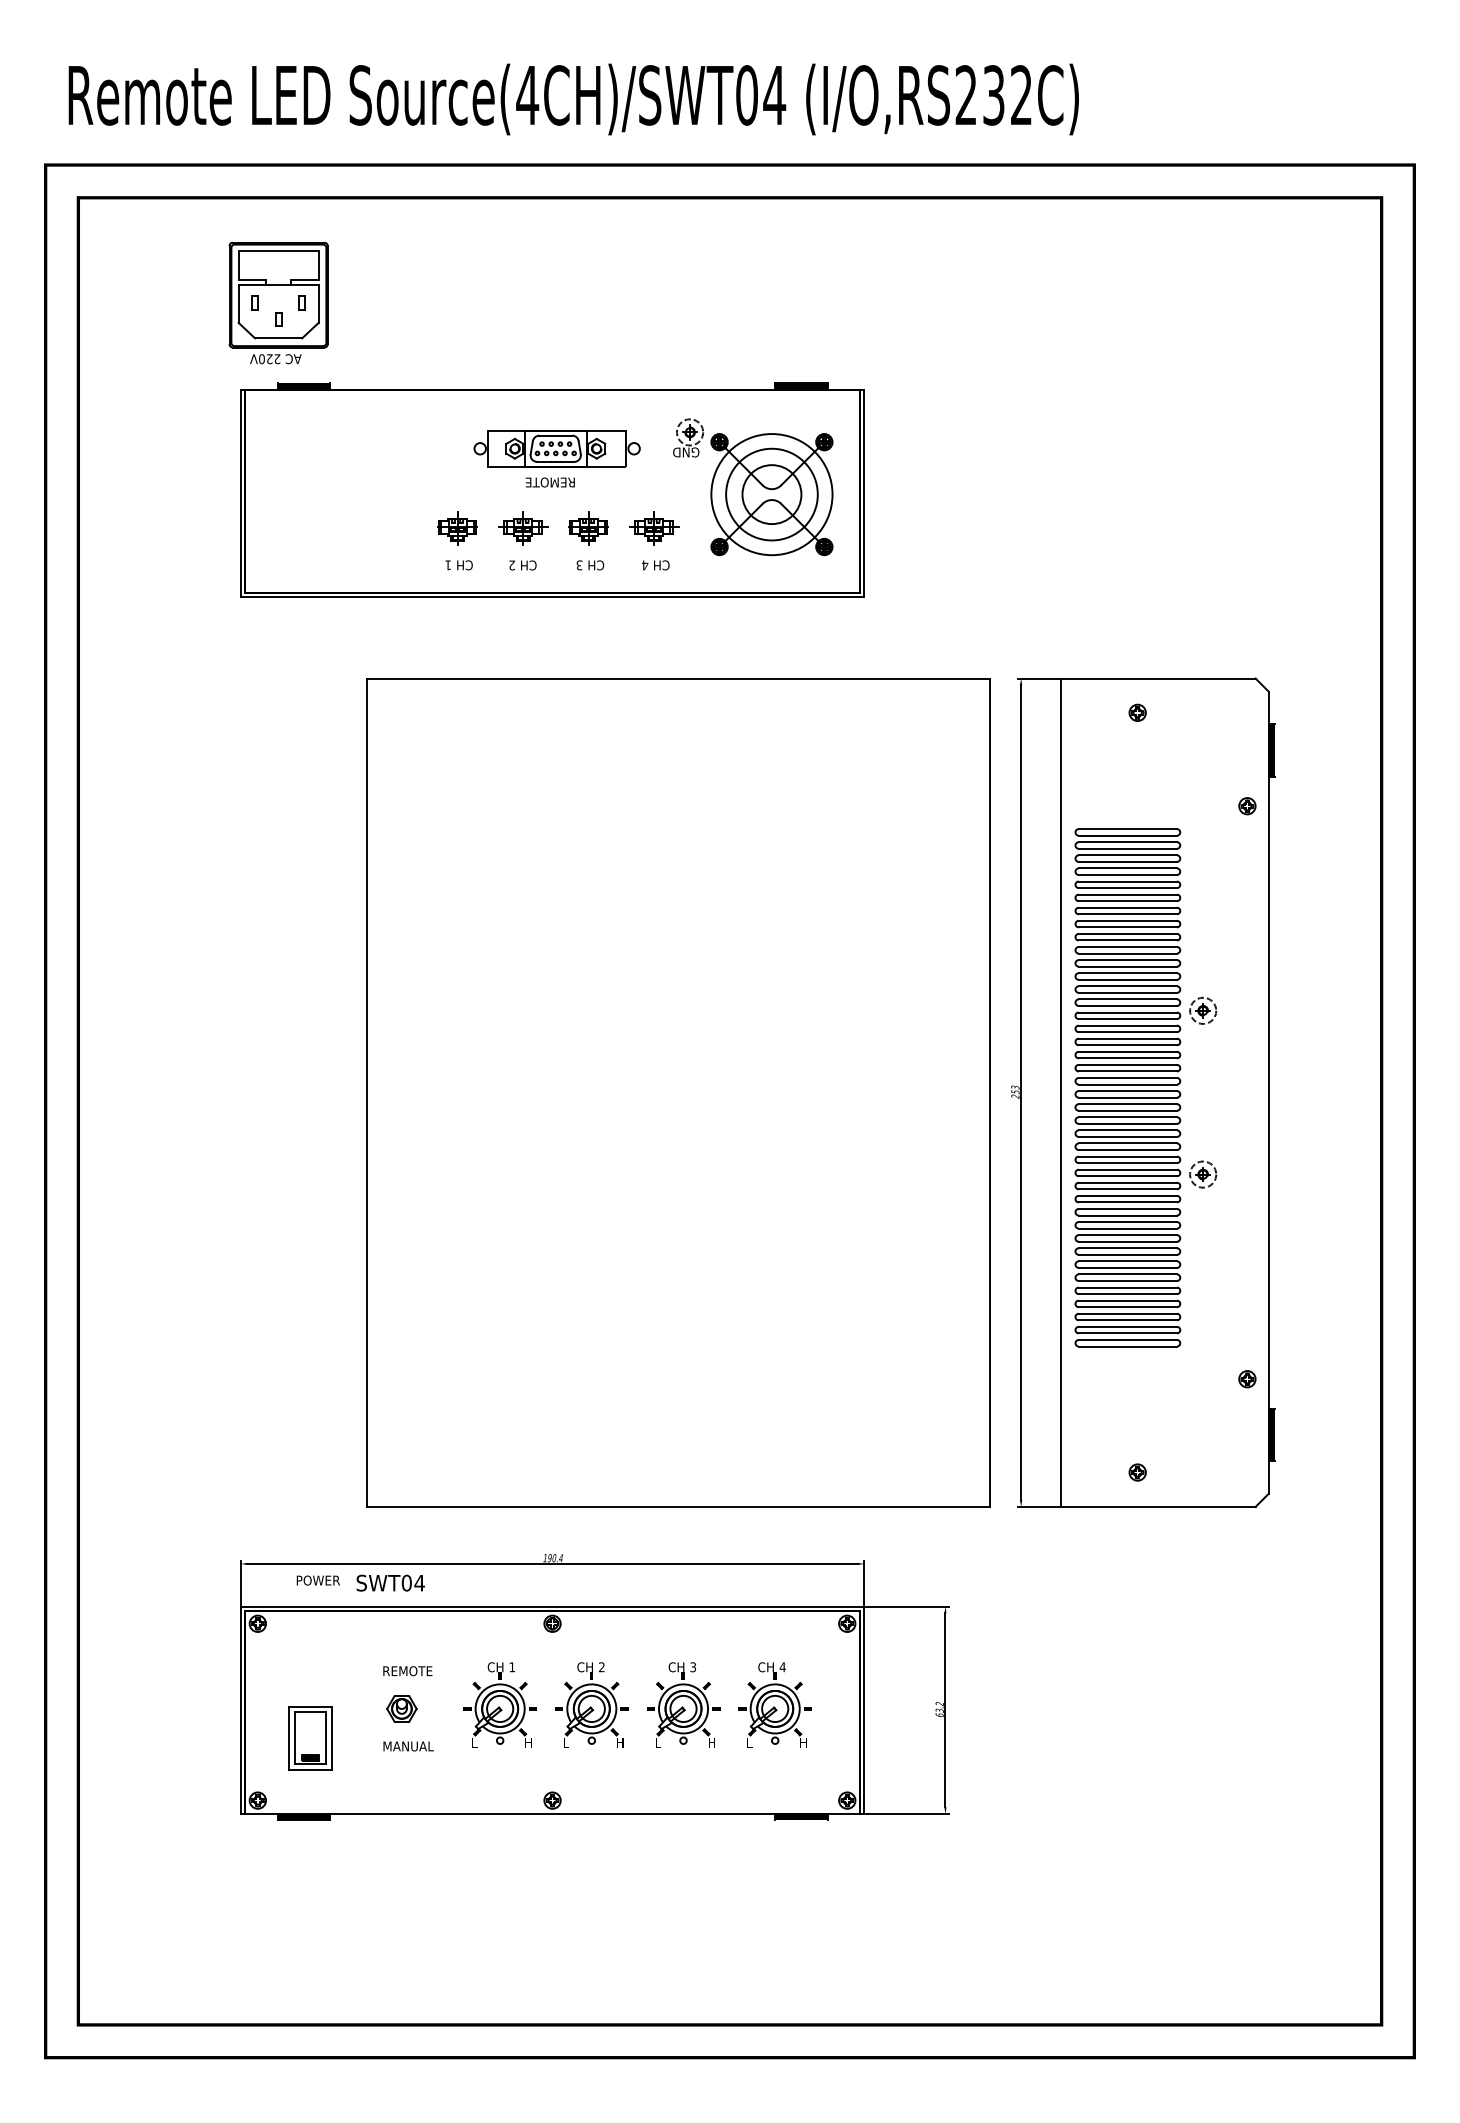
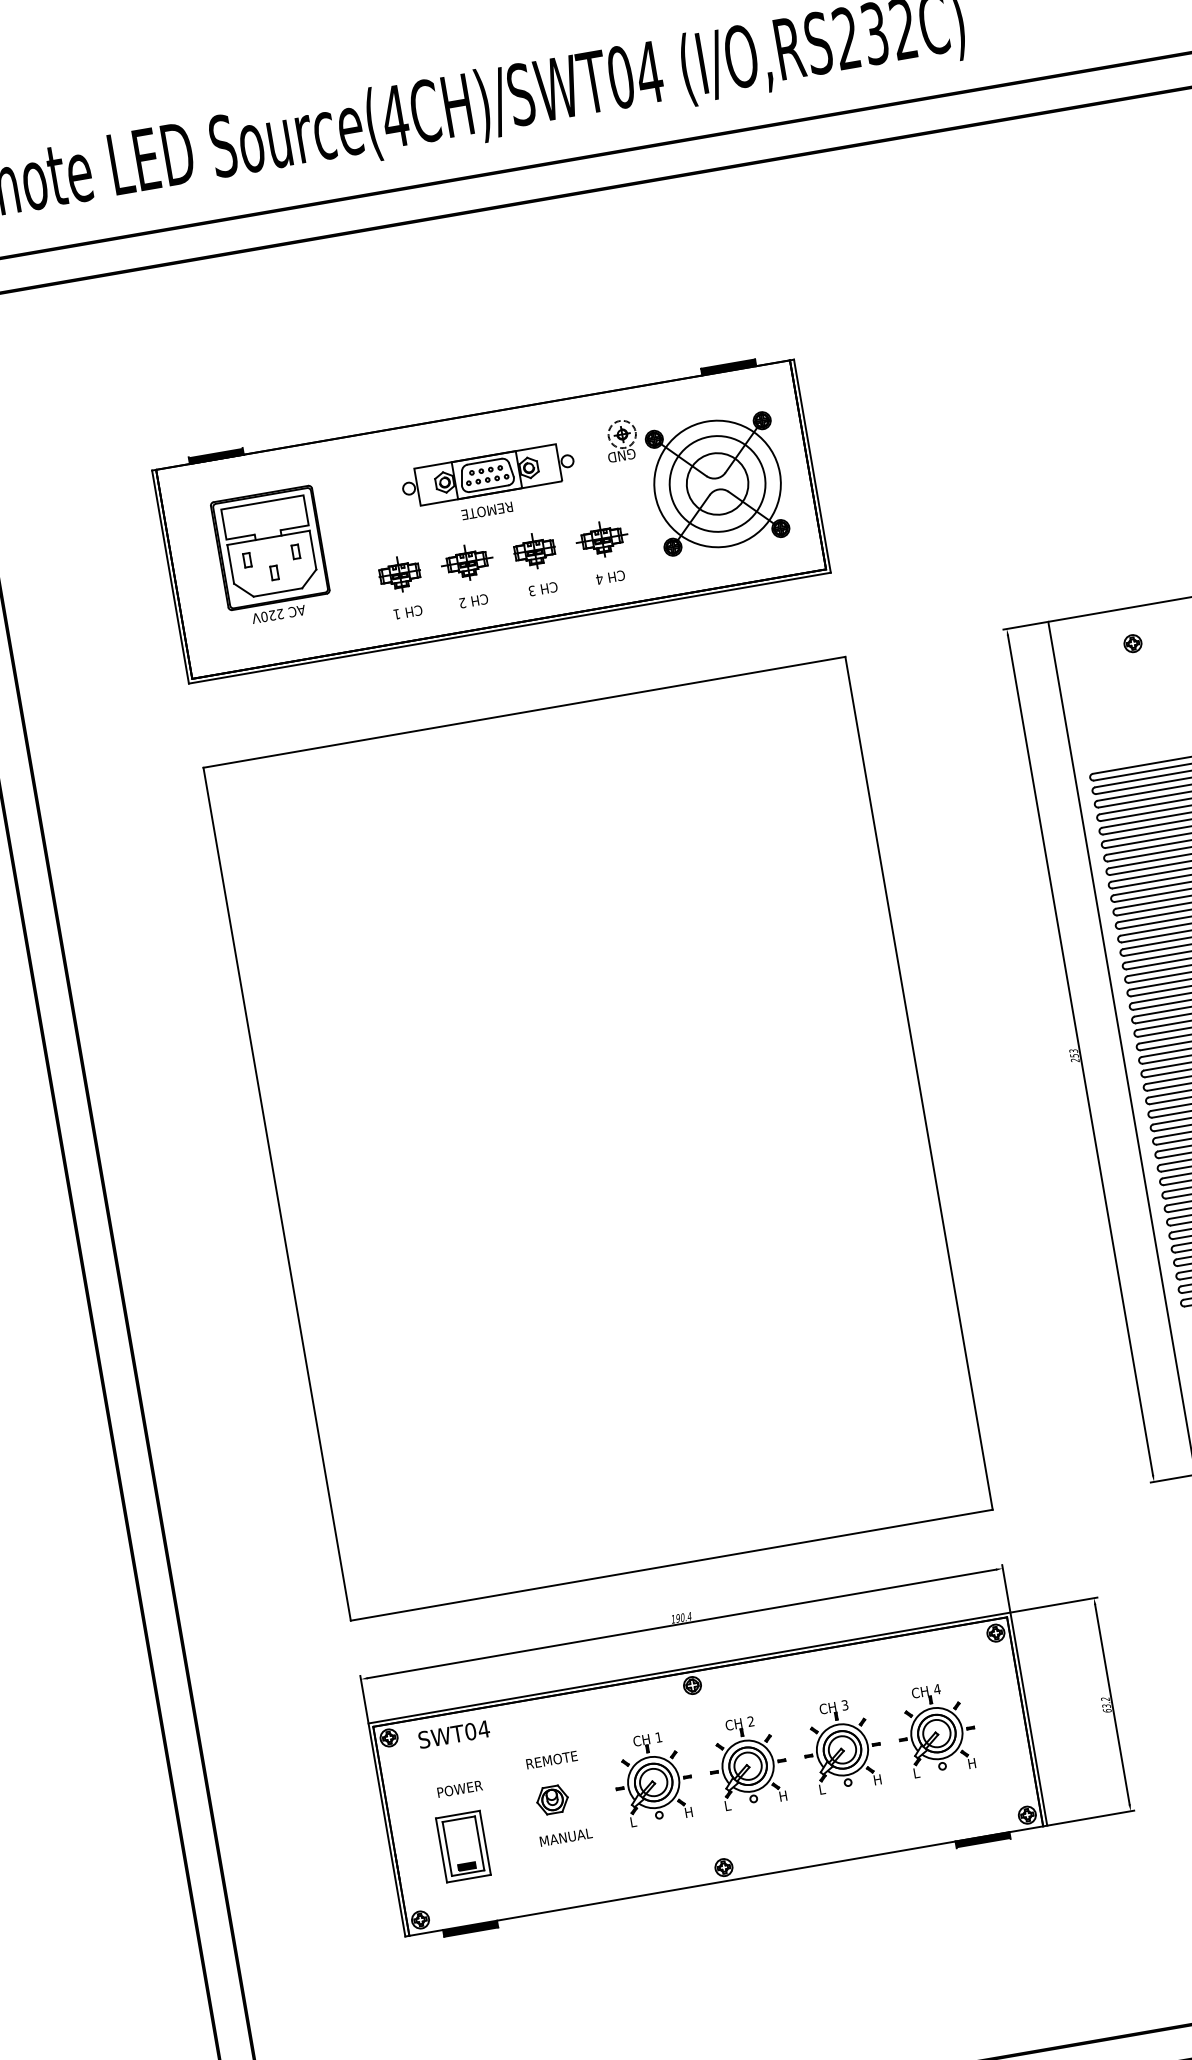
part: (278, 302) -> (271, 555), moved
part: (678, 1092) -> (597, 1138), moved
text: (317, 1580) -> (459, 1789), moved
text: (390, 1582) -> (453, 1733), moved

